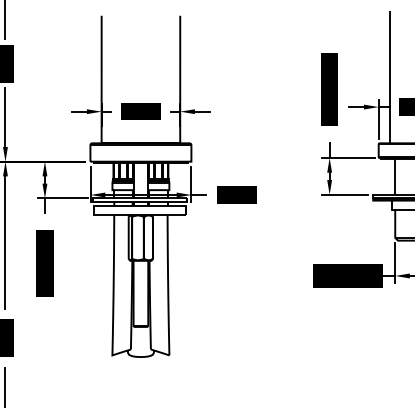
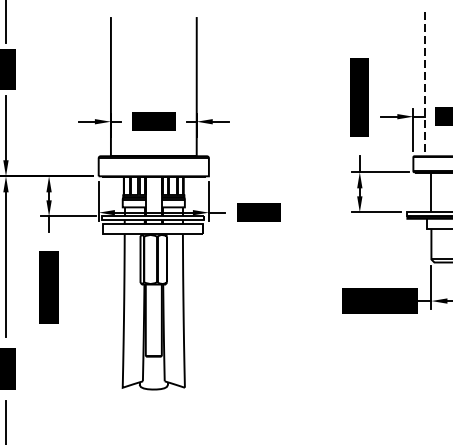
line: (389, 77) -> (425, 84), solid -> dashed

